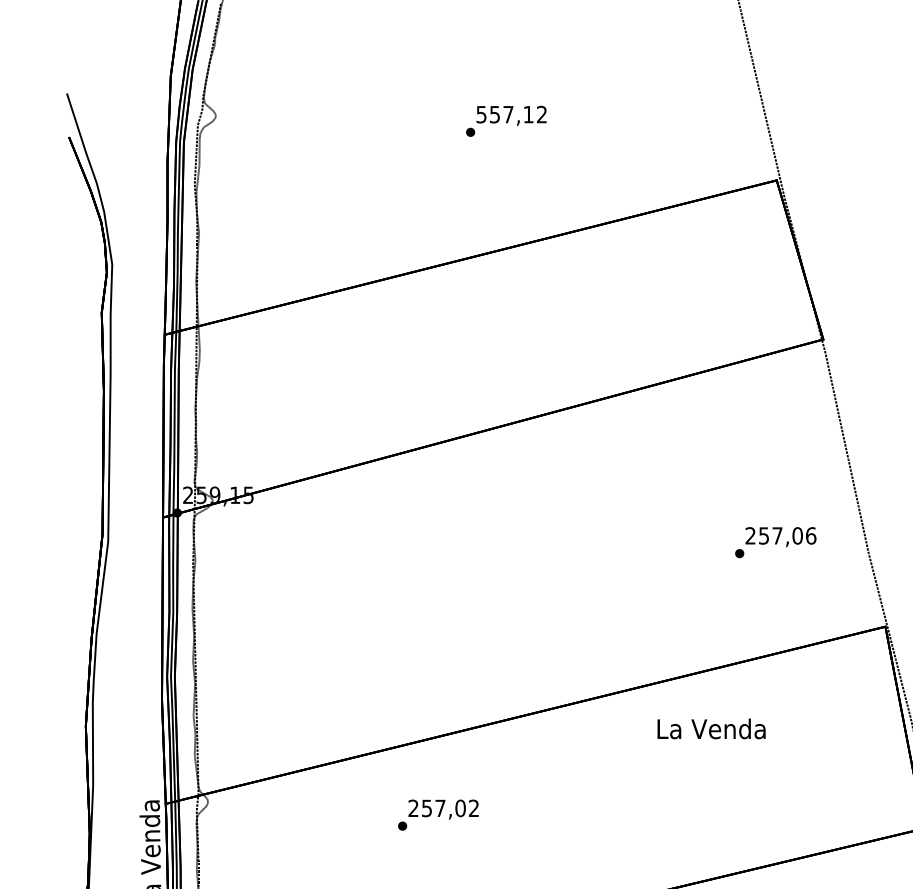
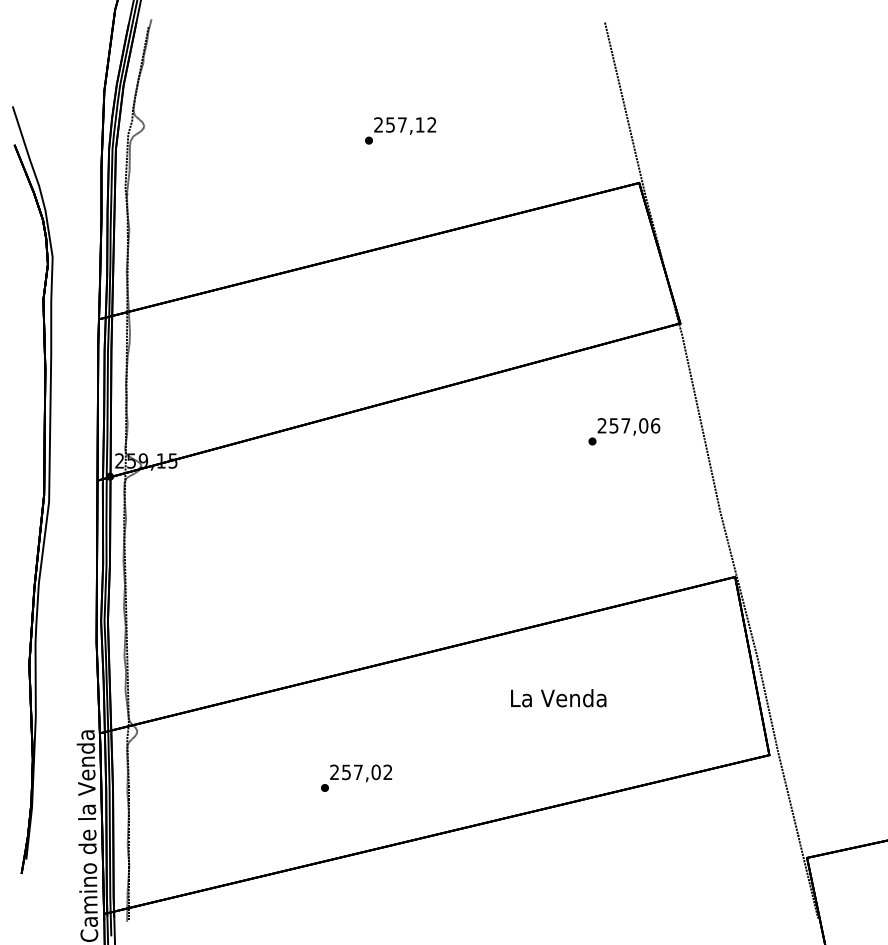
text: (481, 114) -> (378, 124), 557,12 -> 257,12
text: (775, 542) -> (624, 431), moved
text: (711, 729) -> (558, 698), moved
text: (438, 814) -> (356, 777), moved

